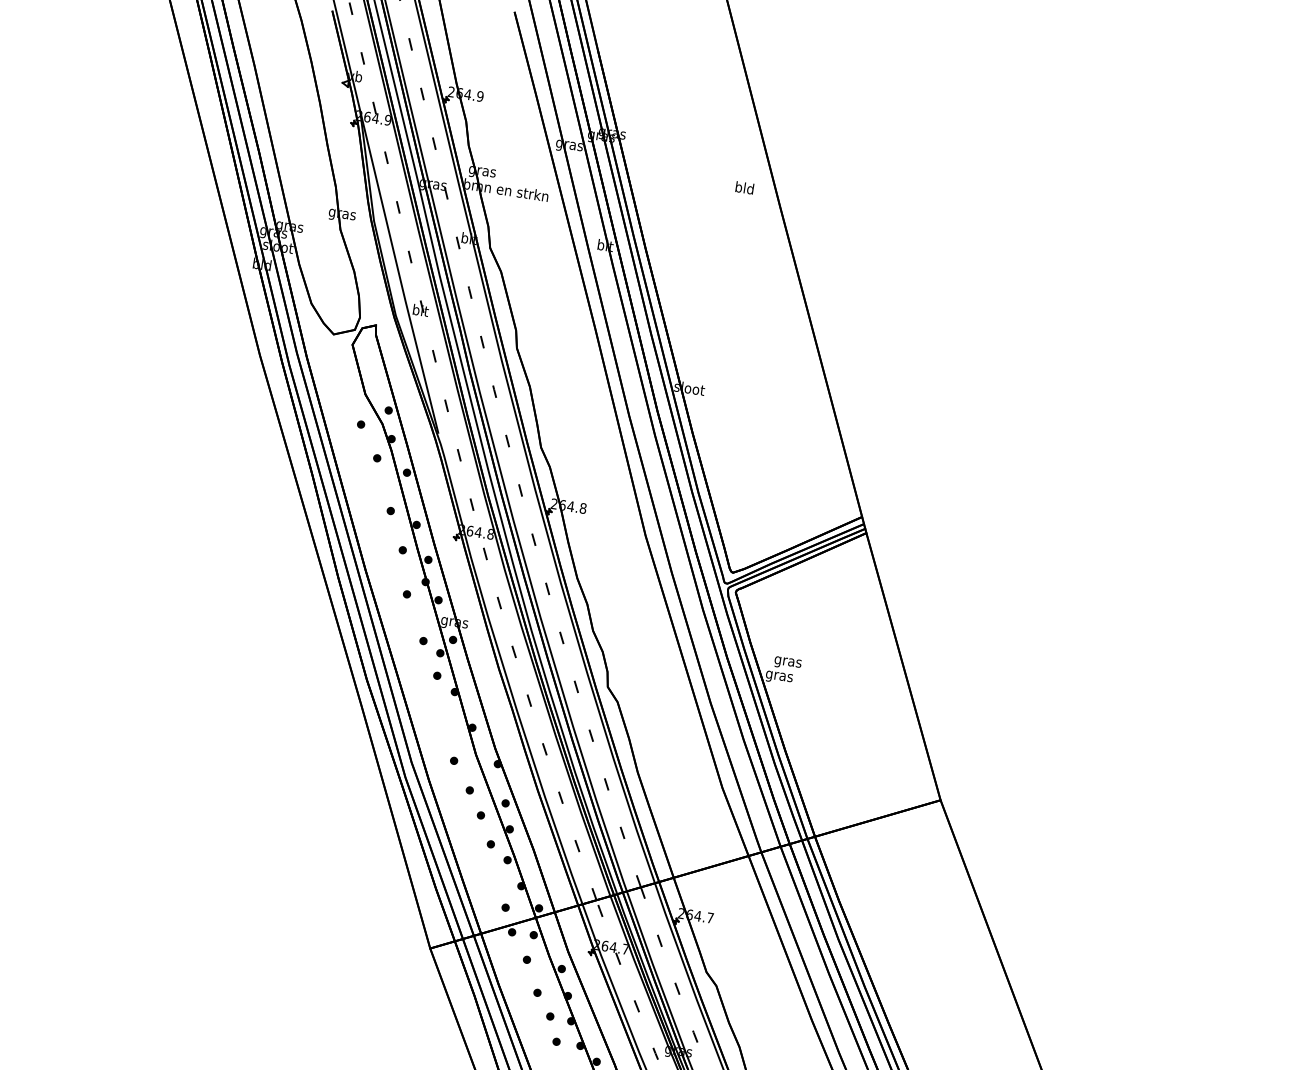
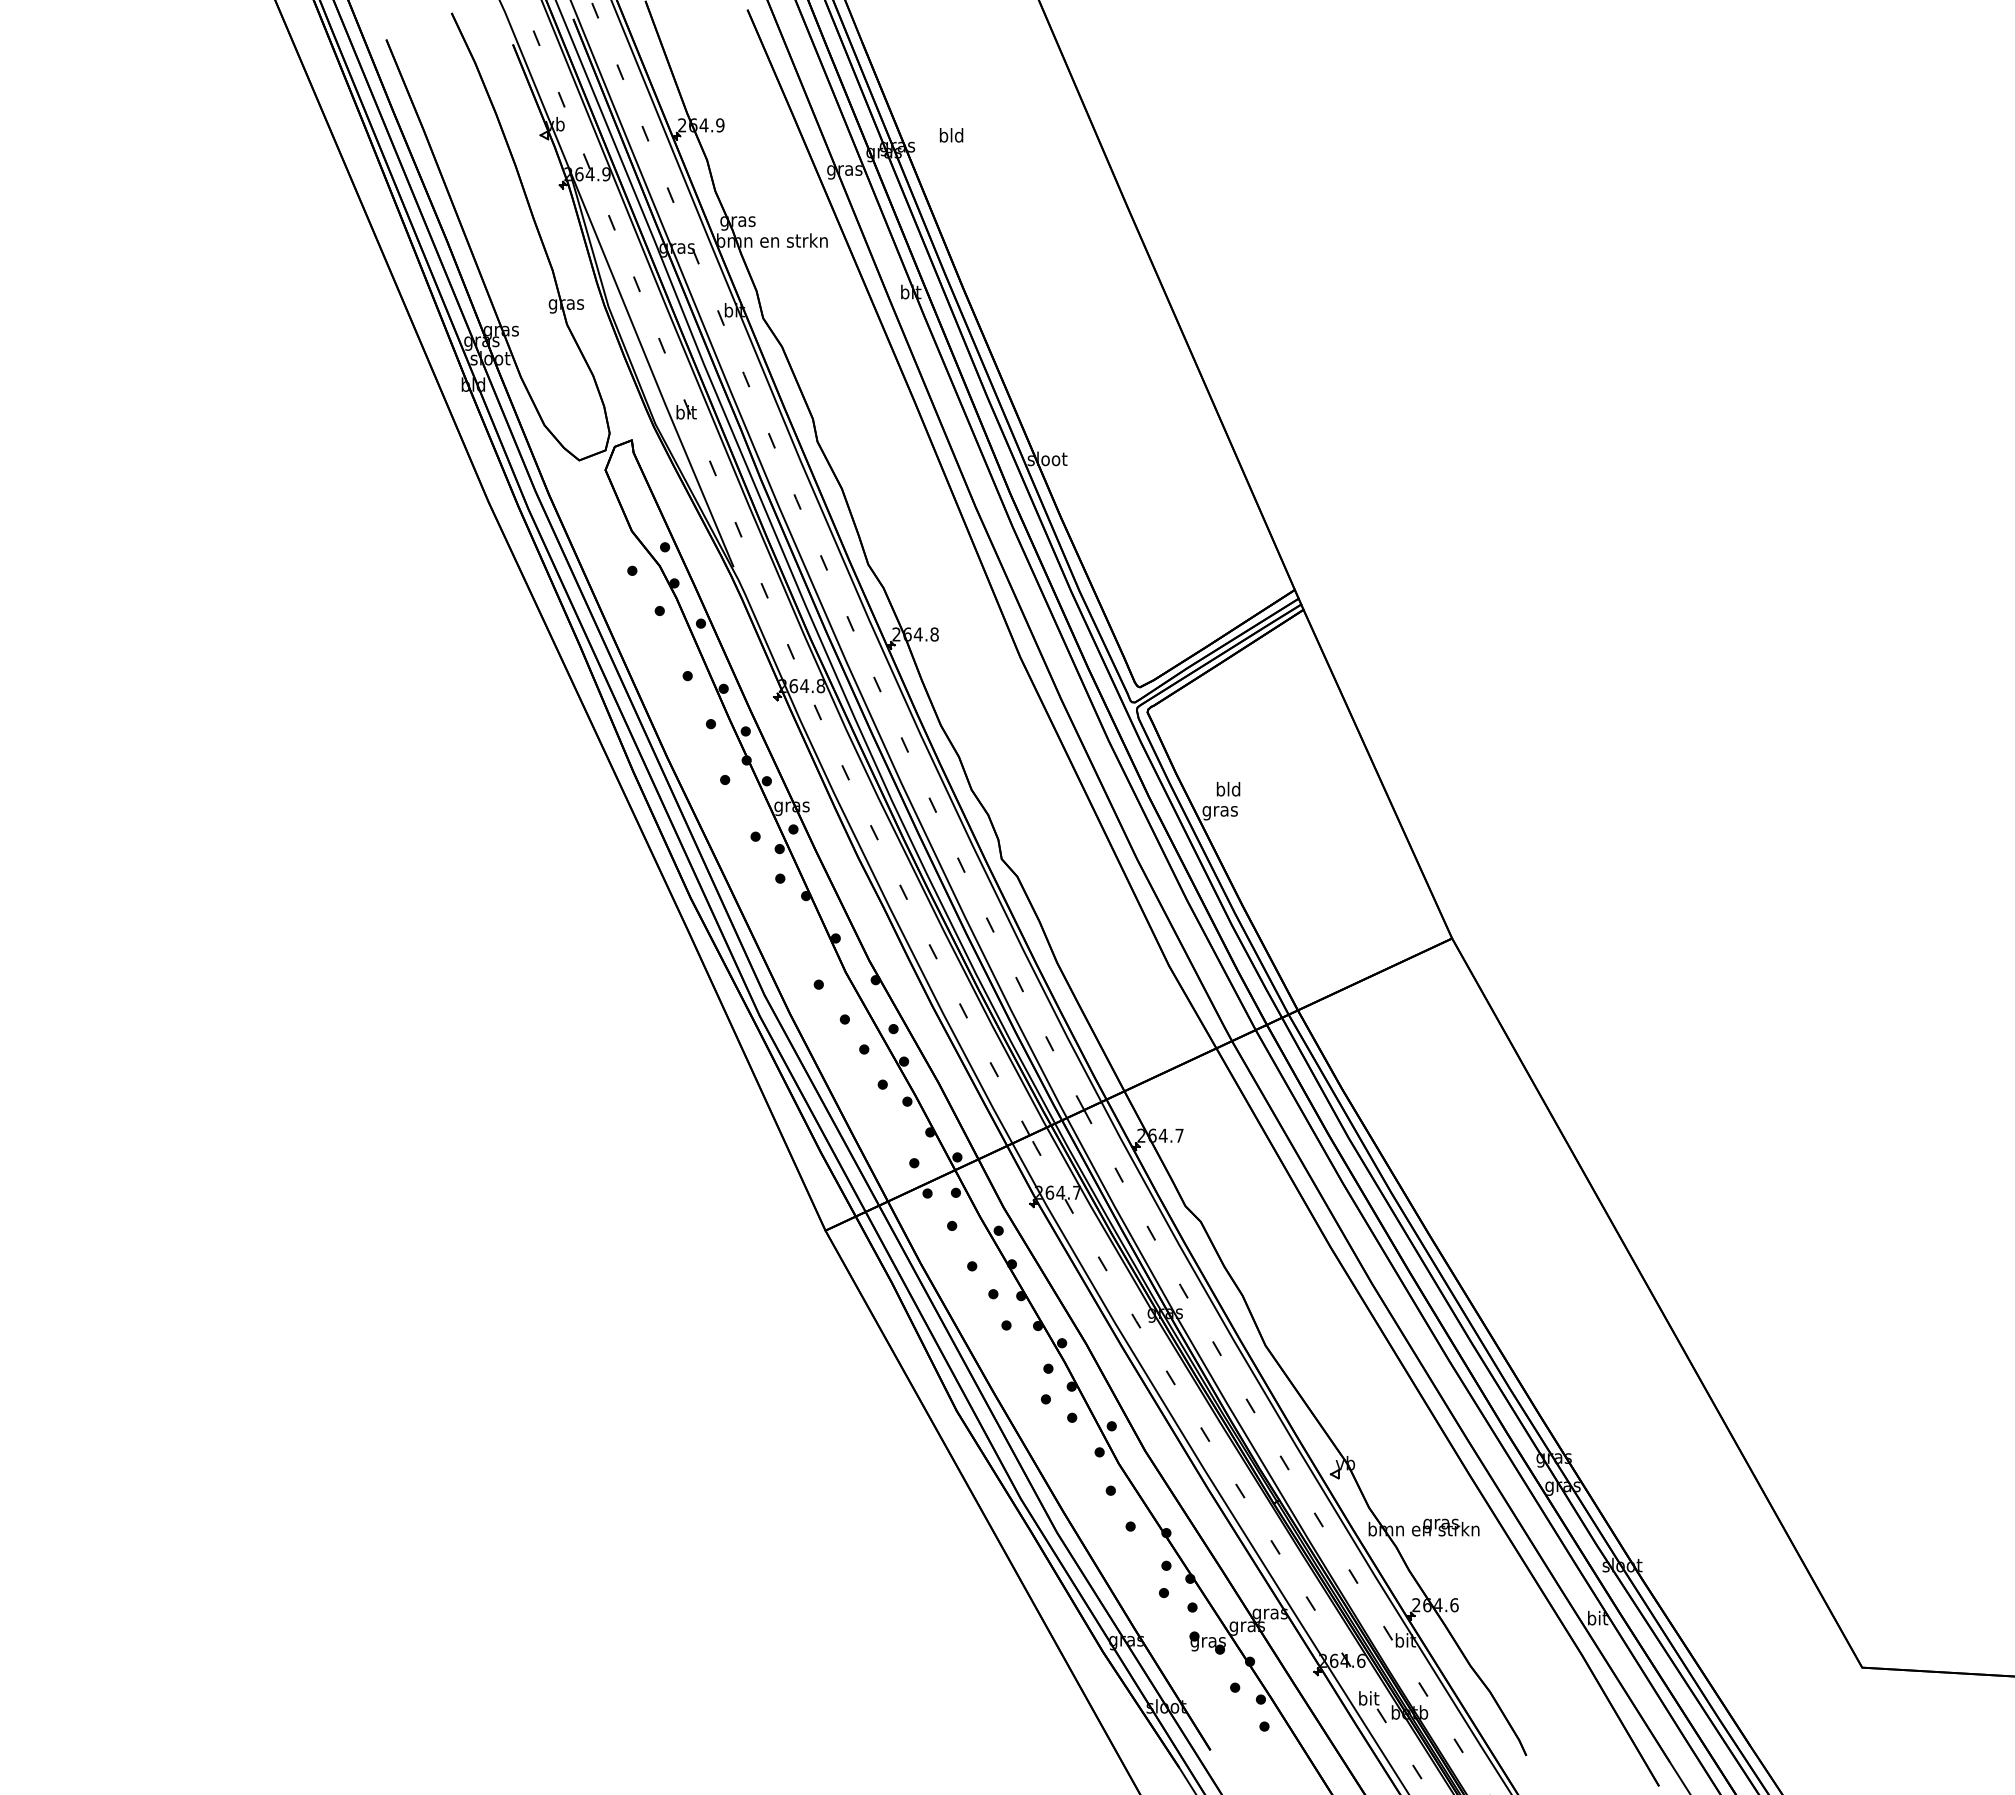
text: (744, 188) -> (951, 135), moved
text: (788, 662) -> (1228, 791), gras -> bld

